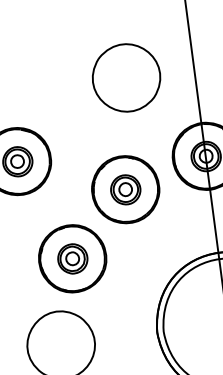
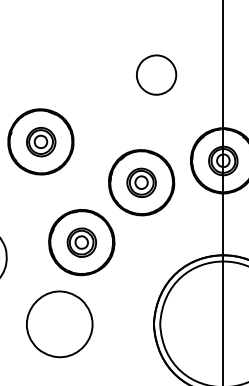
part: (126, 77) -> (156, 74), size x0.6

